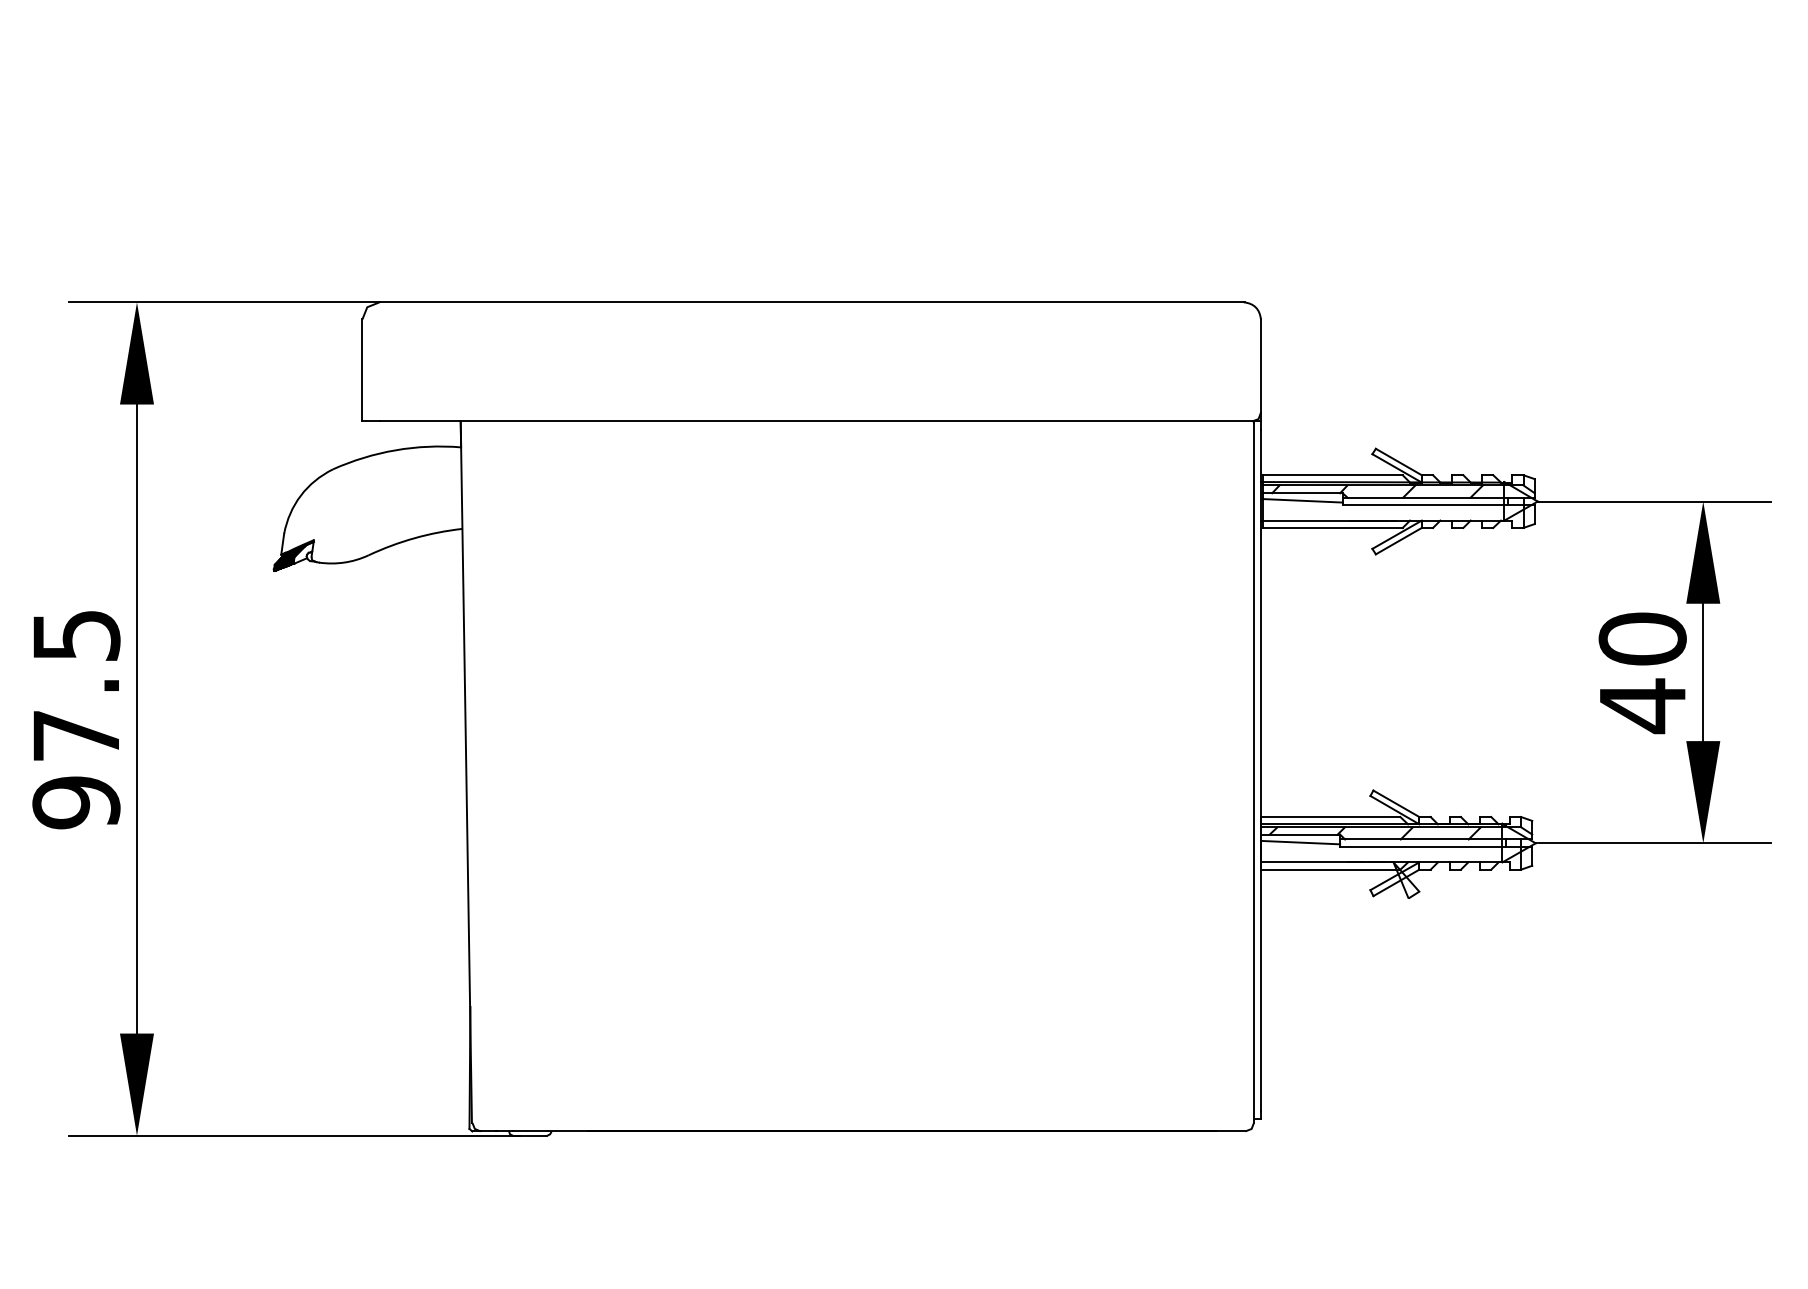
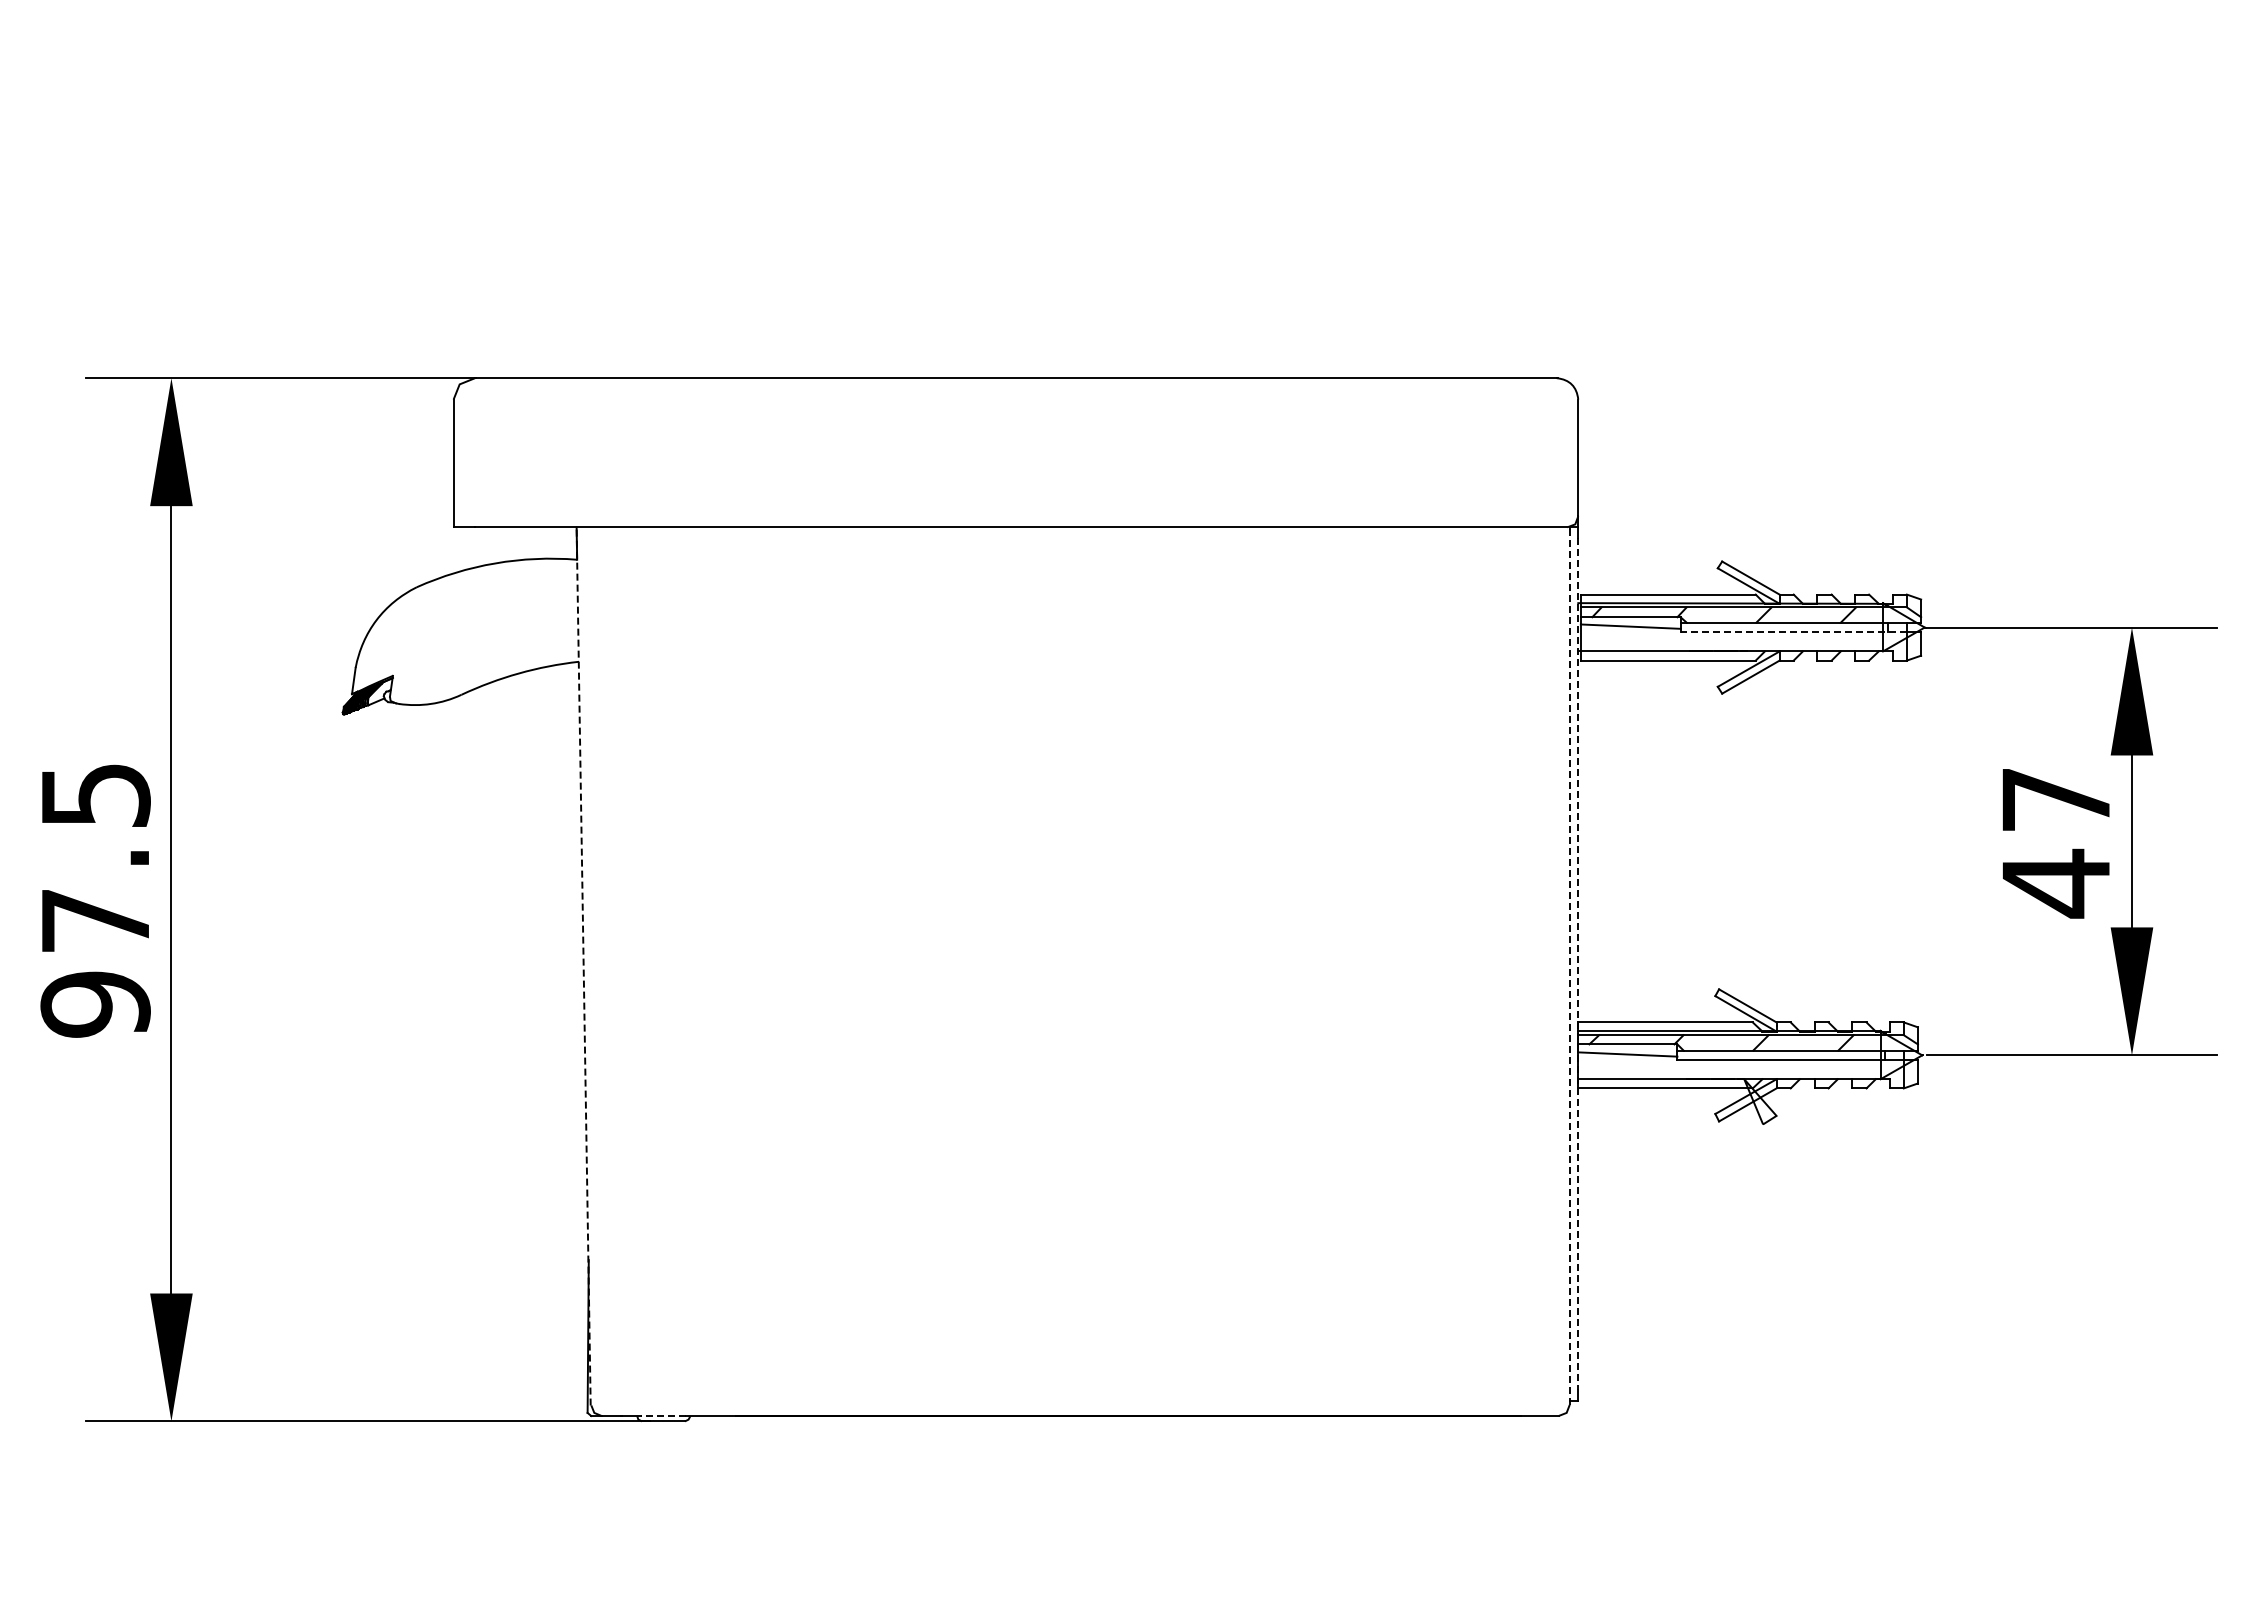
line: (1432, 505) -> (1793, 632), solid -> dashed
text: (1642, 638) -> (2056, 799), 40 -> 47
line: (1261, 770) -> (1578, 964), solid -> dashed
line: (466, 771) -> (583, 965), solid -> dashed
line: (1253, 773) -> (1569, 967), solid -> dashed
line: (530, 1131) -> (663, 1416), solid -> dashed

